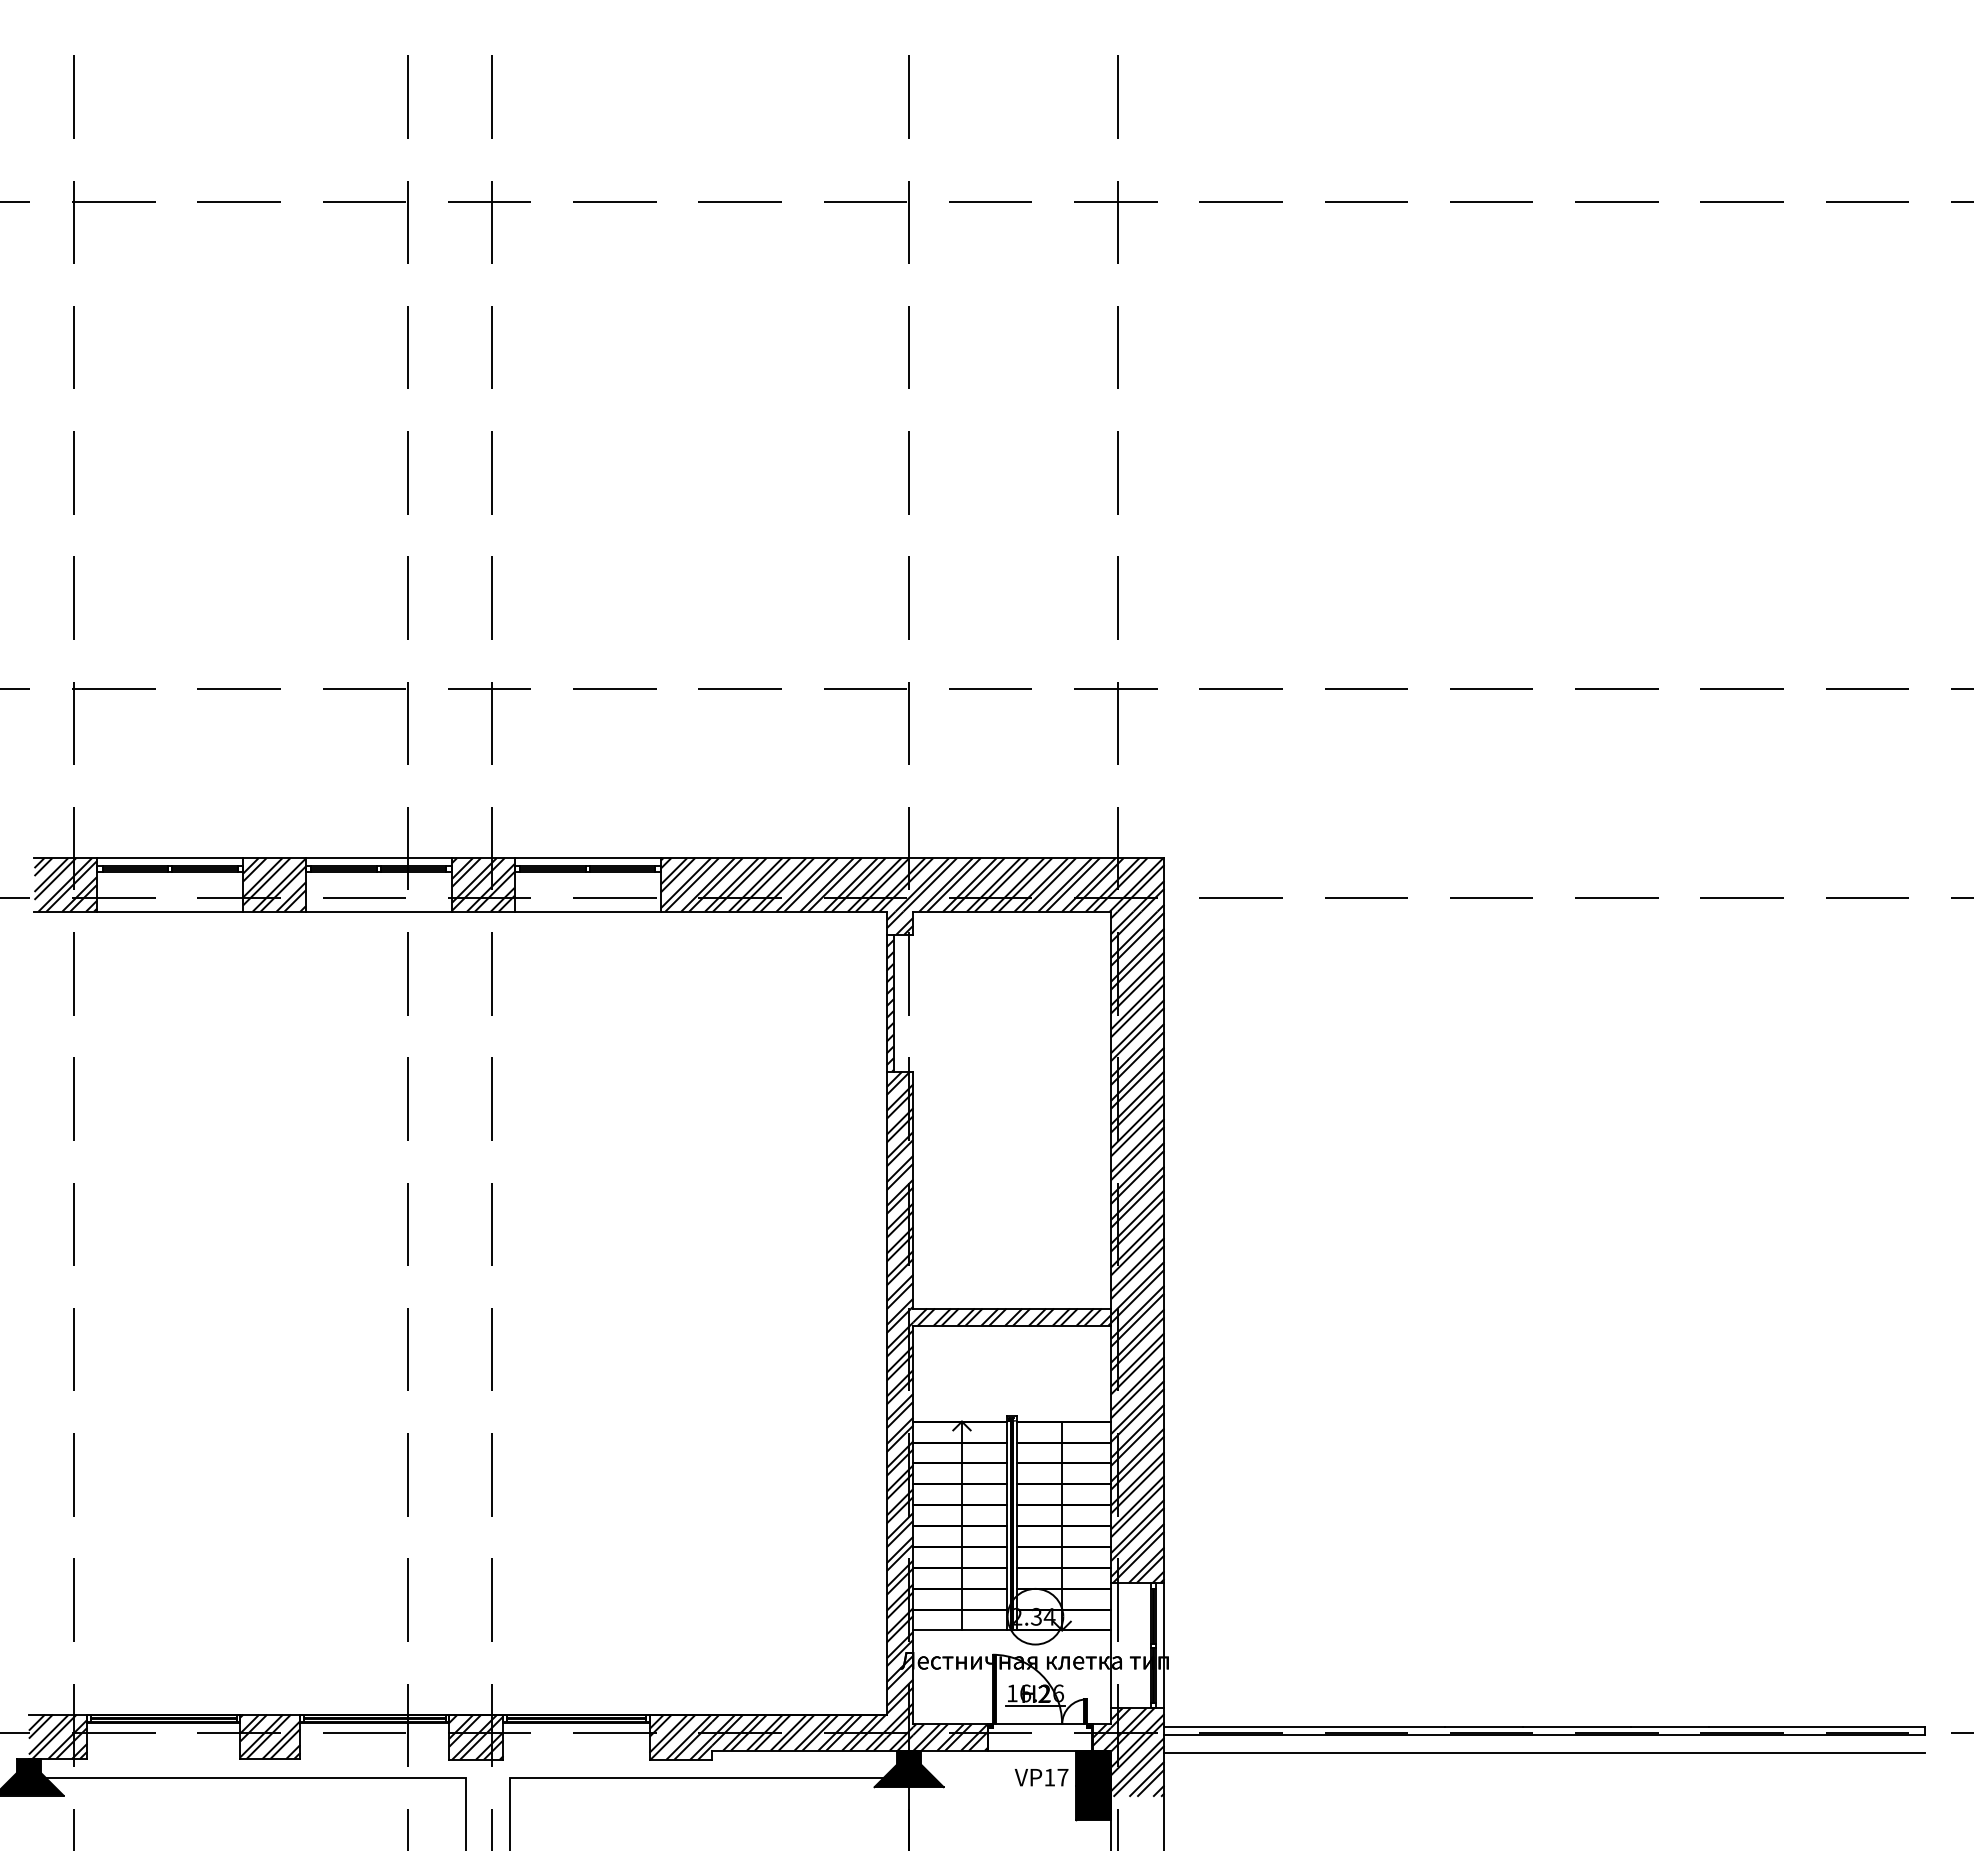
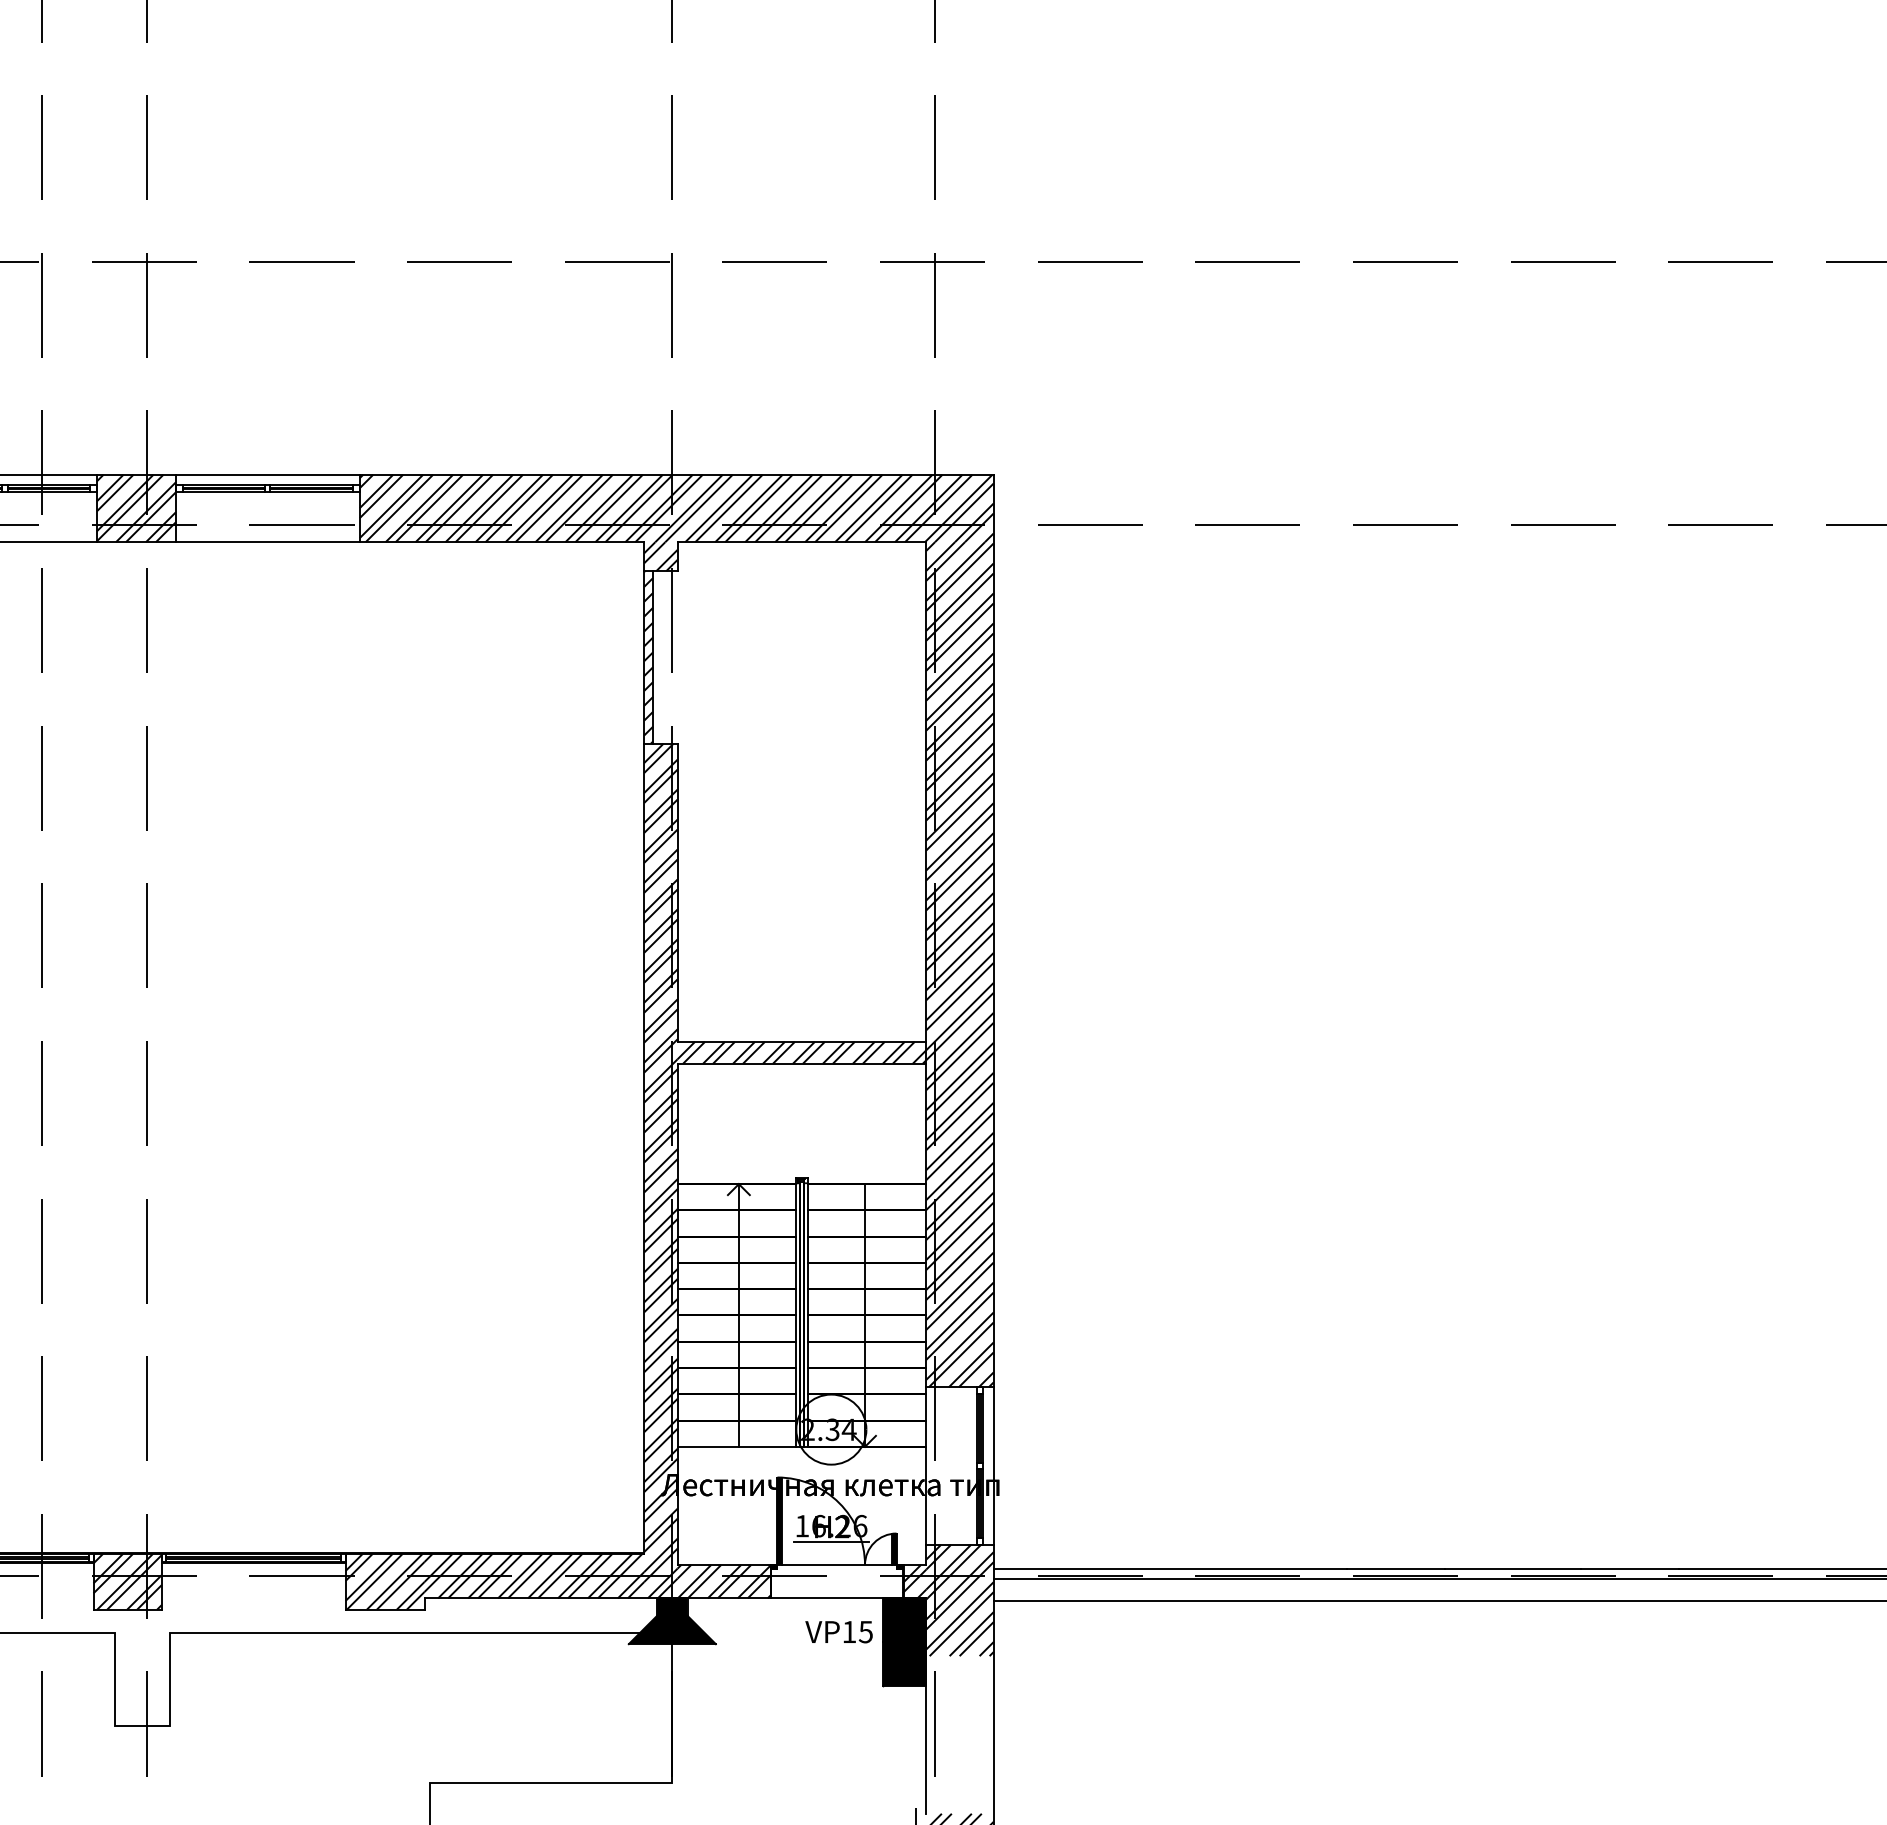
text: (1062, 1777) -> (865, 1631), VP17 -> VP15

